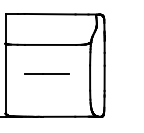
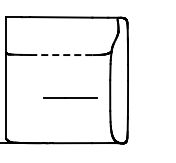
line: (50, 45) -> (61, 55), solid -> dashed
line: (47, 73) -> (70, 97), moved

